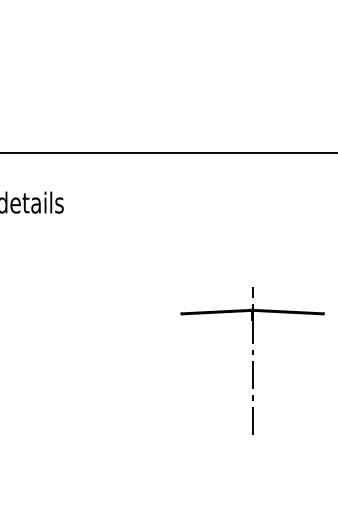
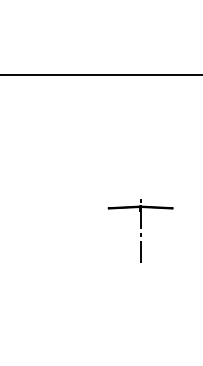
part: (252, 360) -> (140, 229), size x0.6

